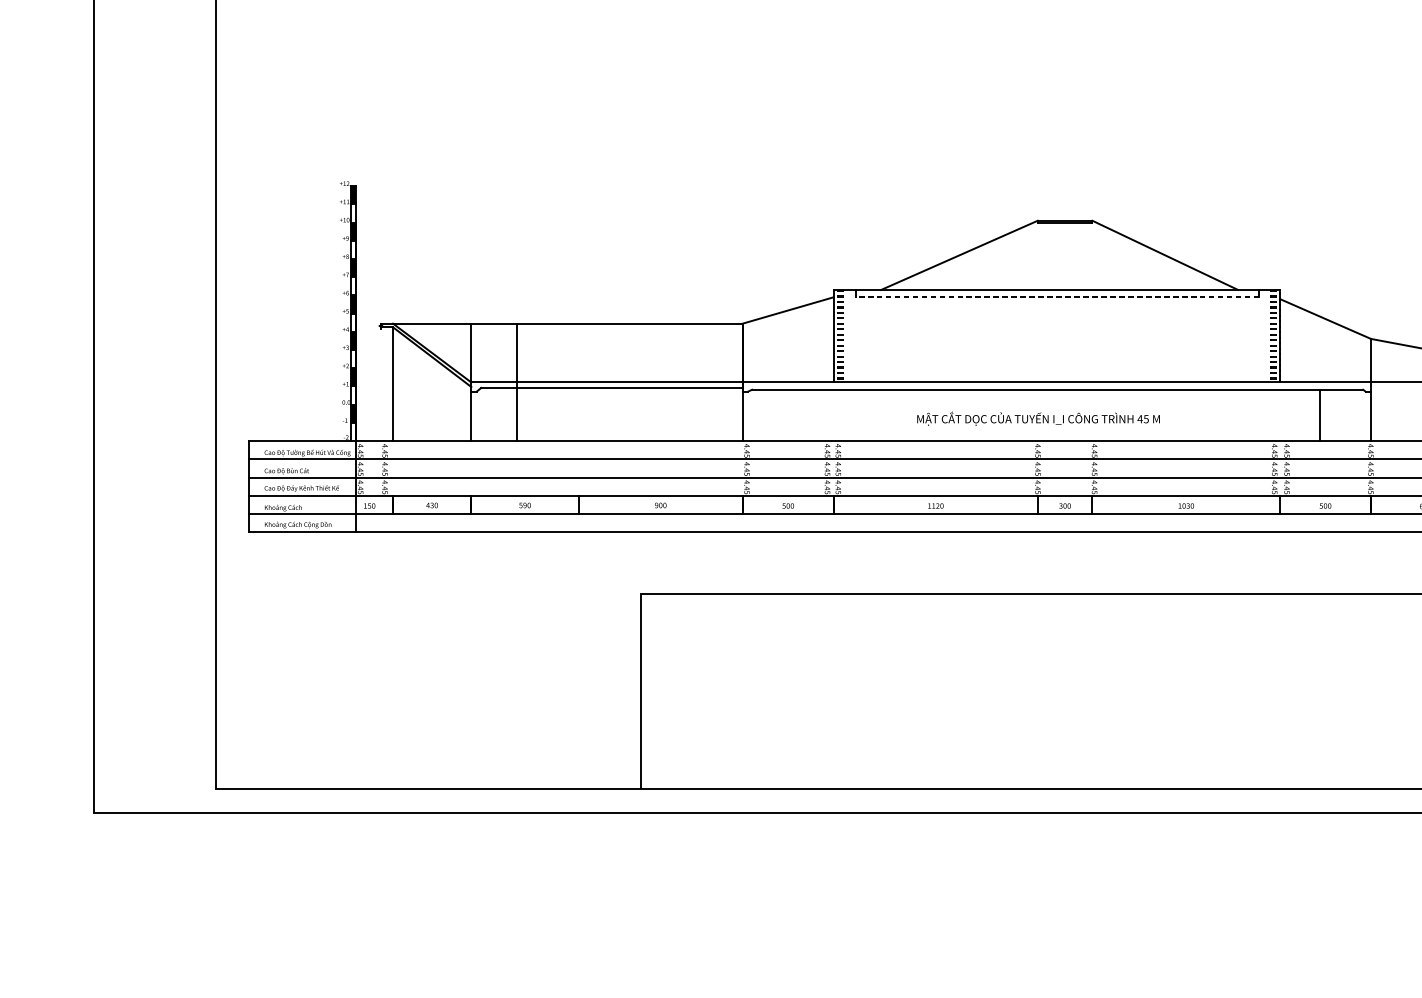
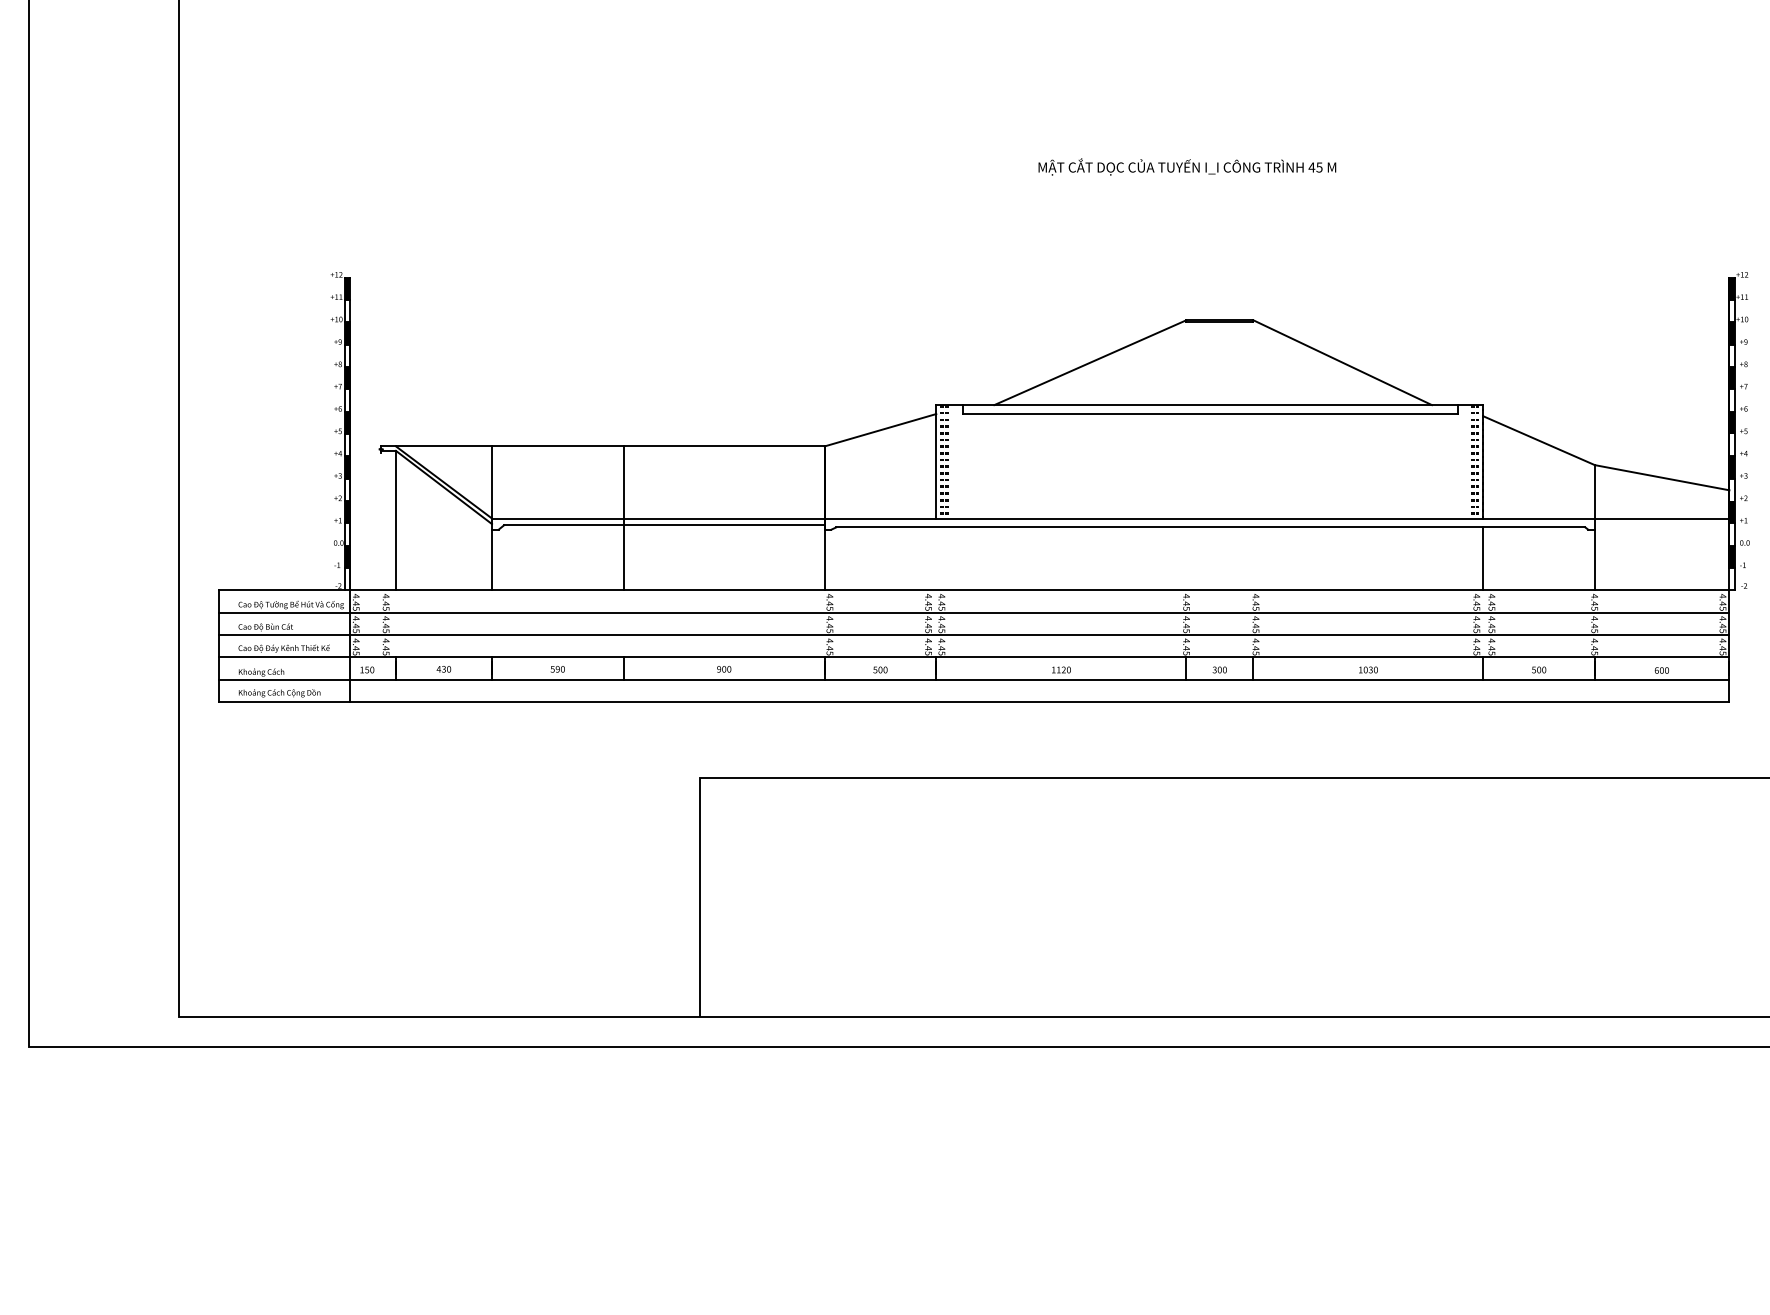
line: (1057, 297) -> (1210, 414), dashed -> solid
line: (516, 382) -> (623, 518), moved
line: (1320, 415) -> (1483, 558), moved
text: (1038, 418) -> (1187, 166), moved

